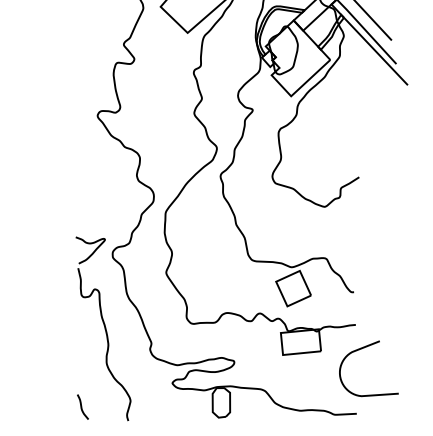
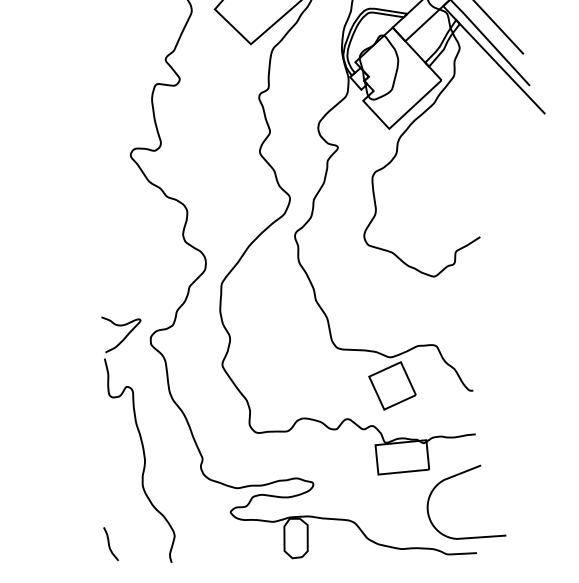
curve: (359, 350) -> (453, 477), moved

